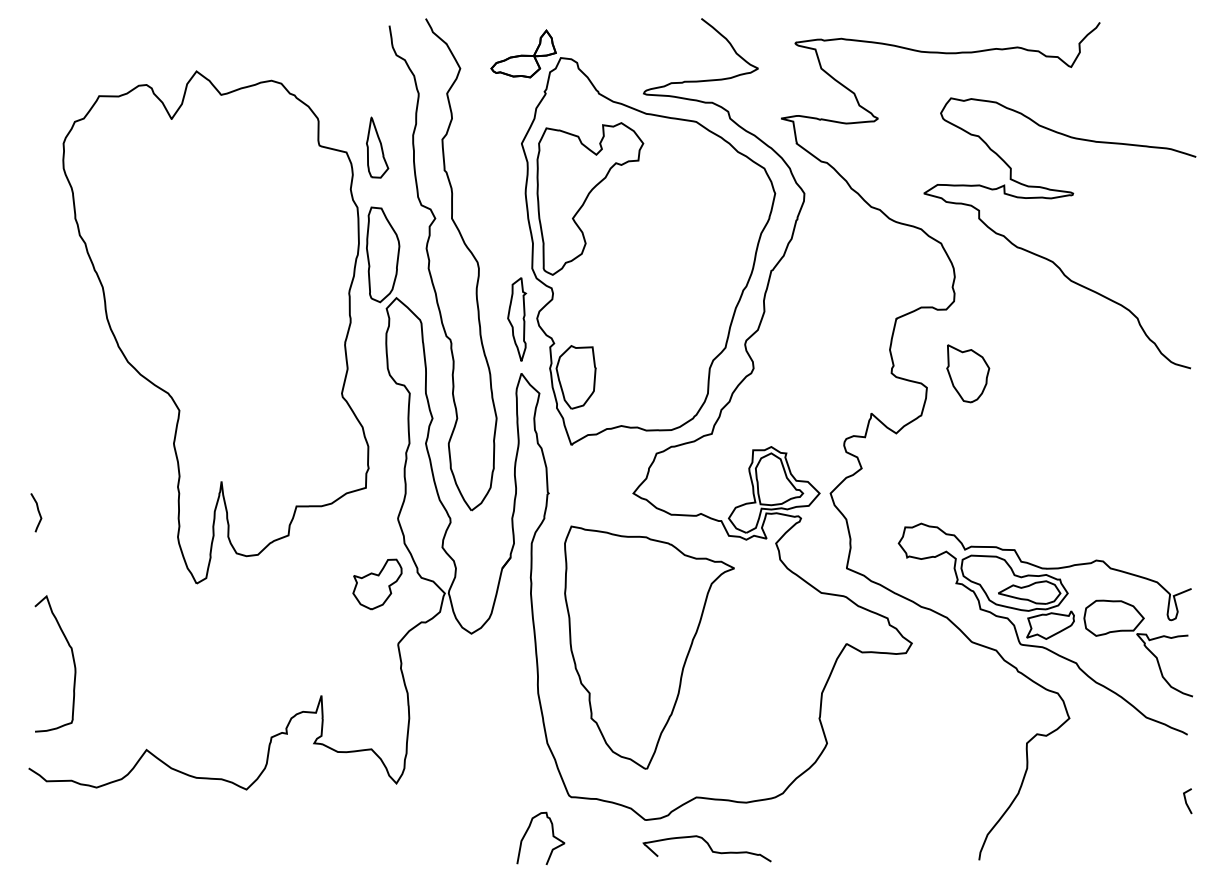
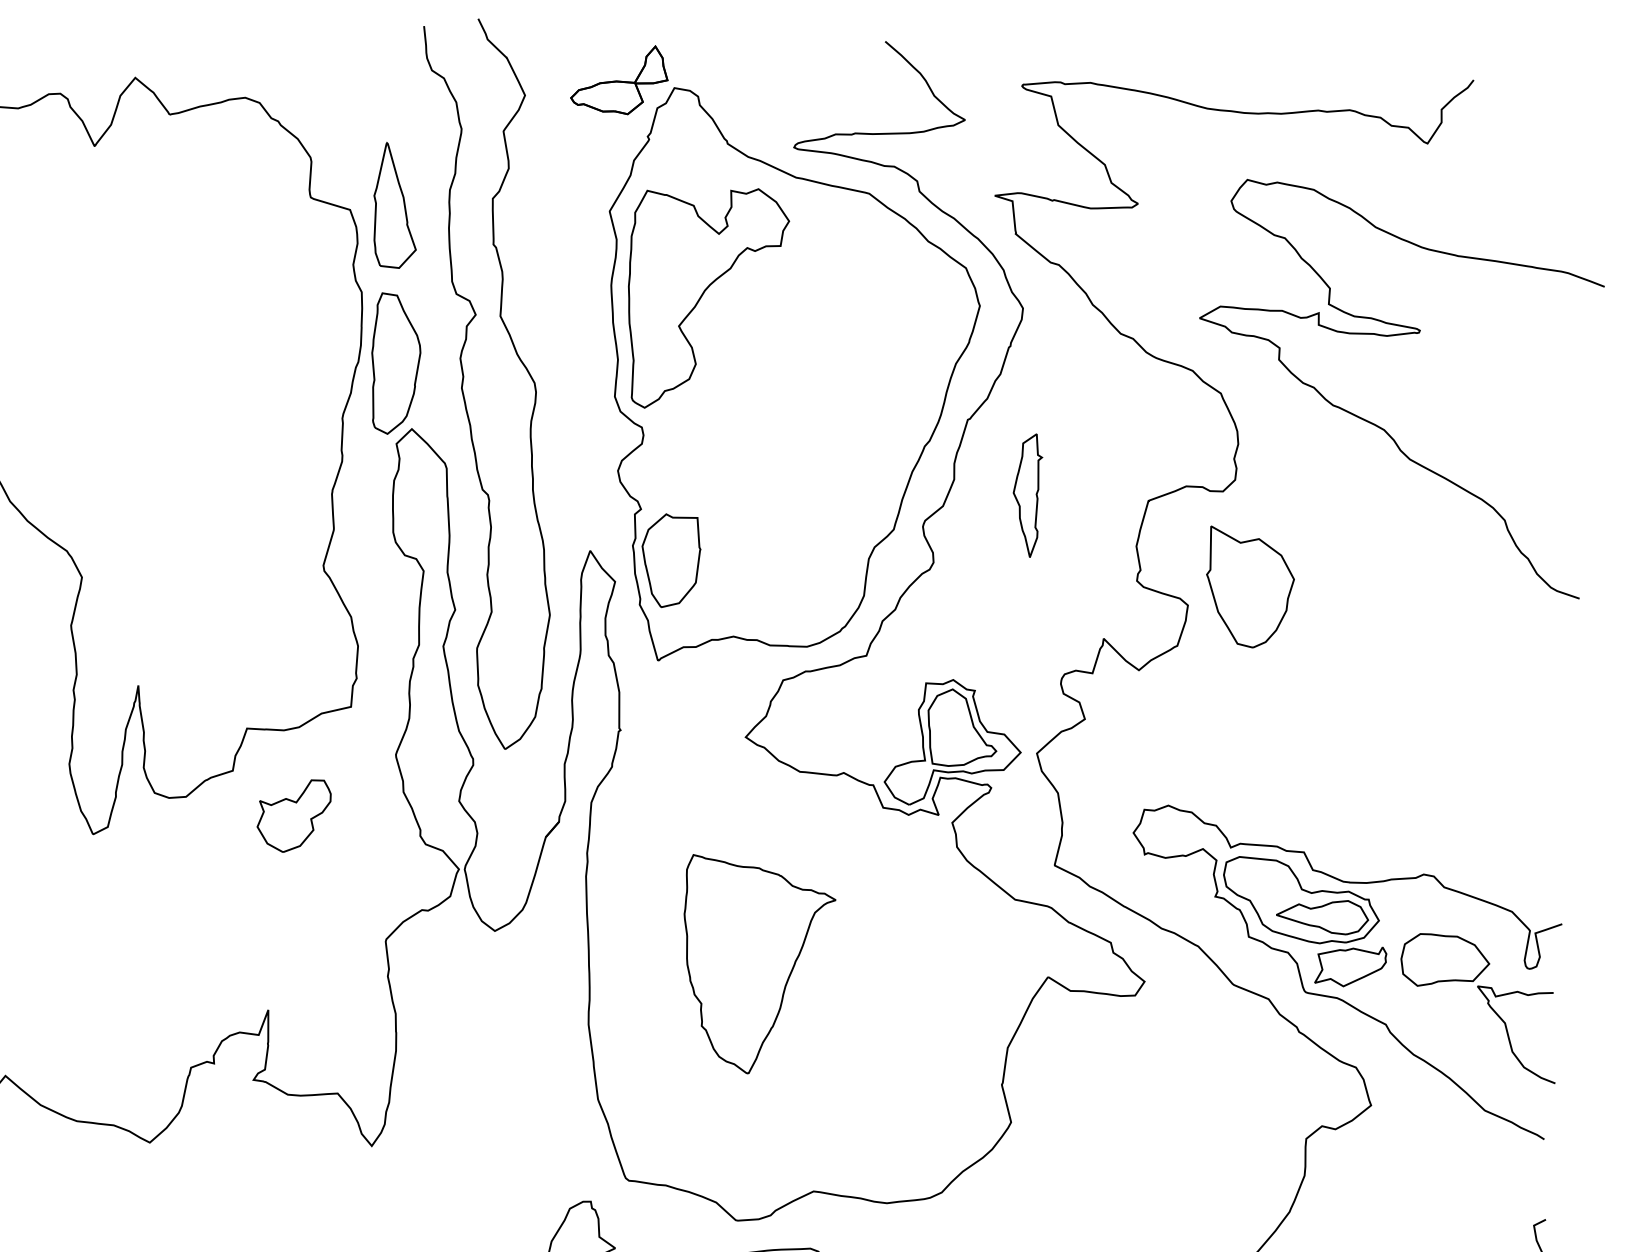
part: (377, 147) -> (396, 205), size x1.4
part: (517, 319) -> (1027, 495), moved
part: (968, 373) -> (1250, 587), size x1.4
part: (377, 584) -> (293, 815), moved
part: (649, 647) -> (756, 966), size x0.6

